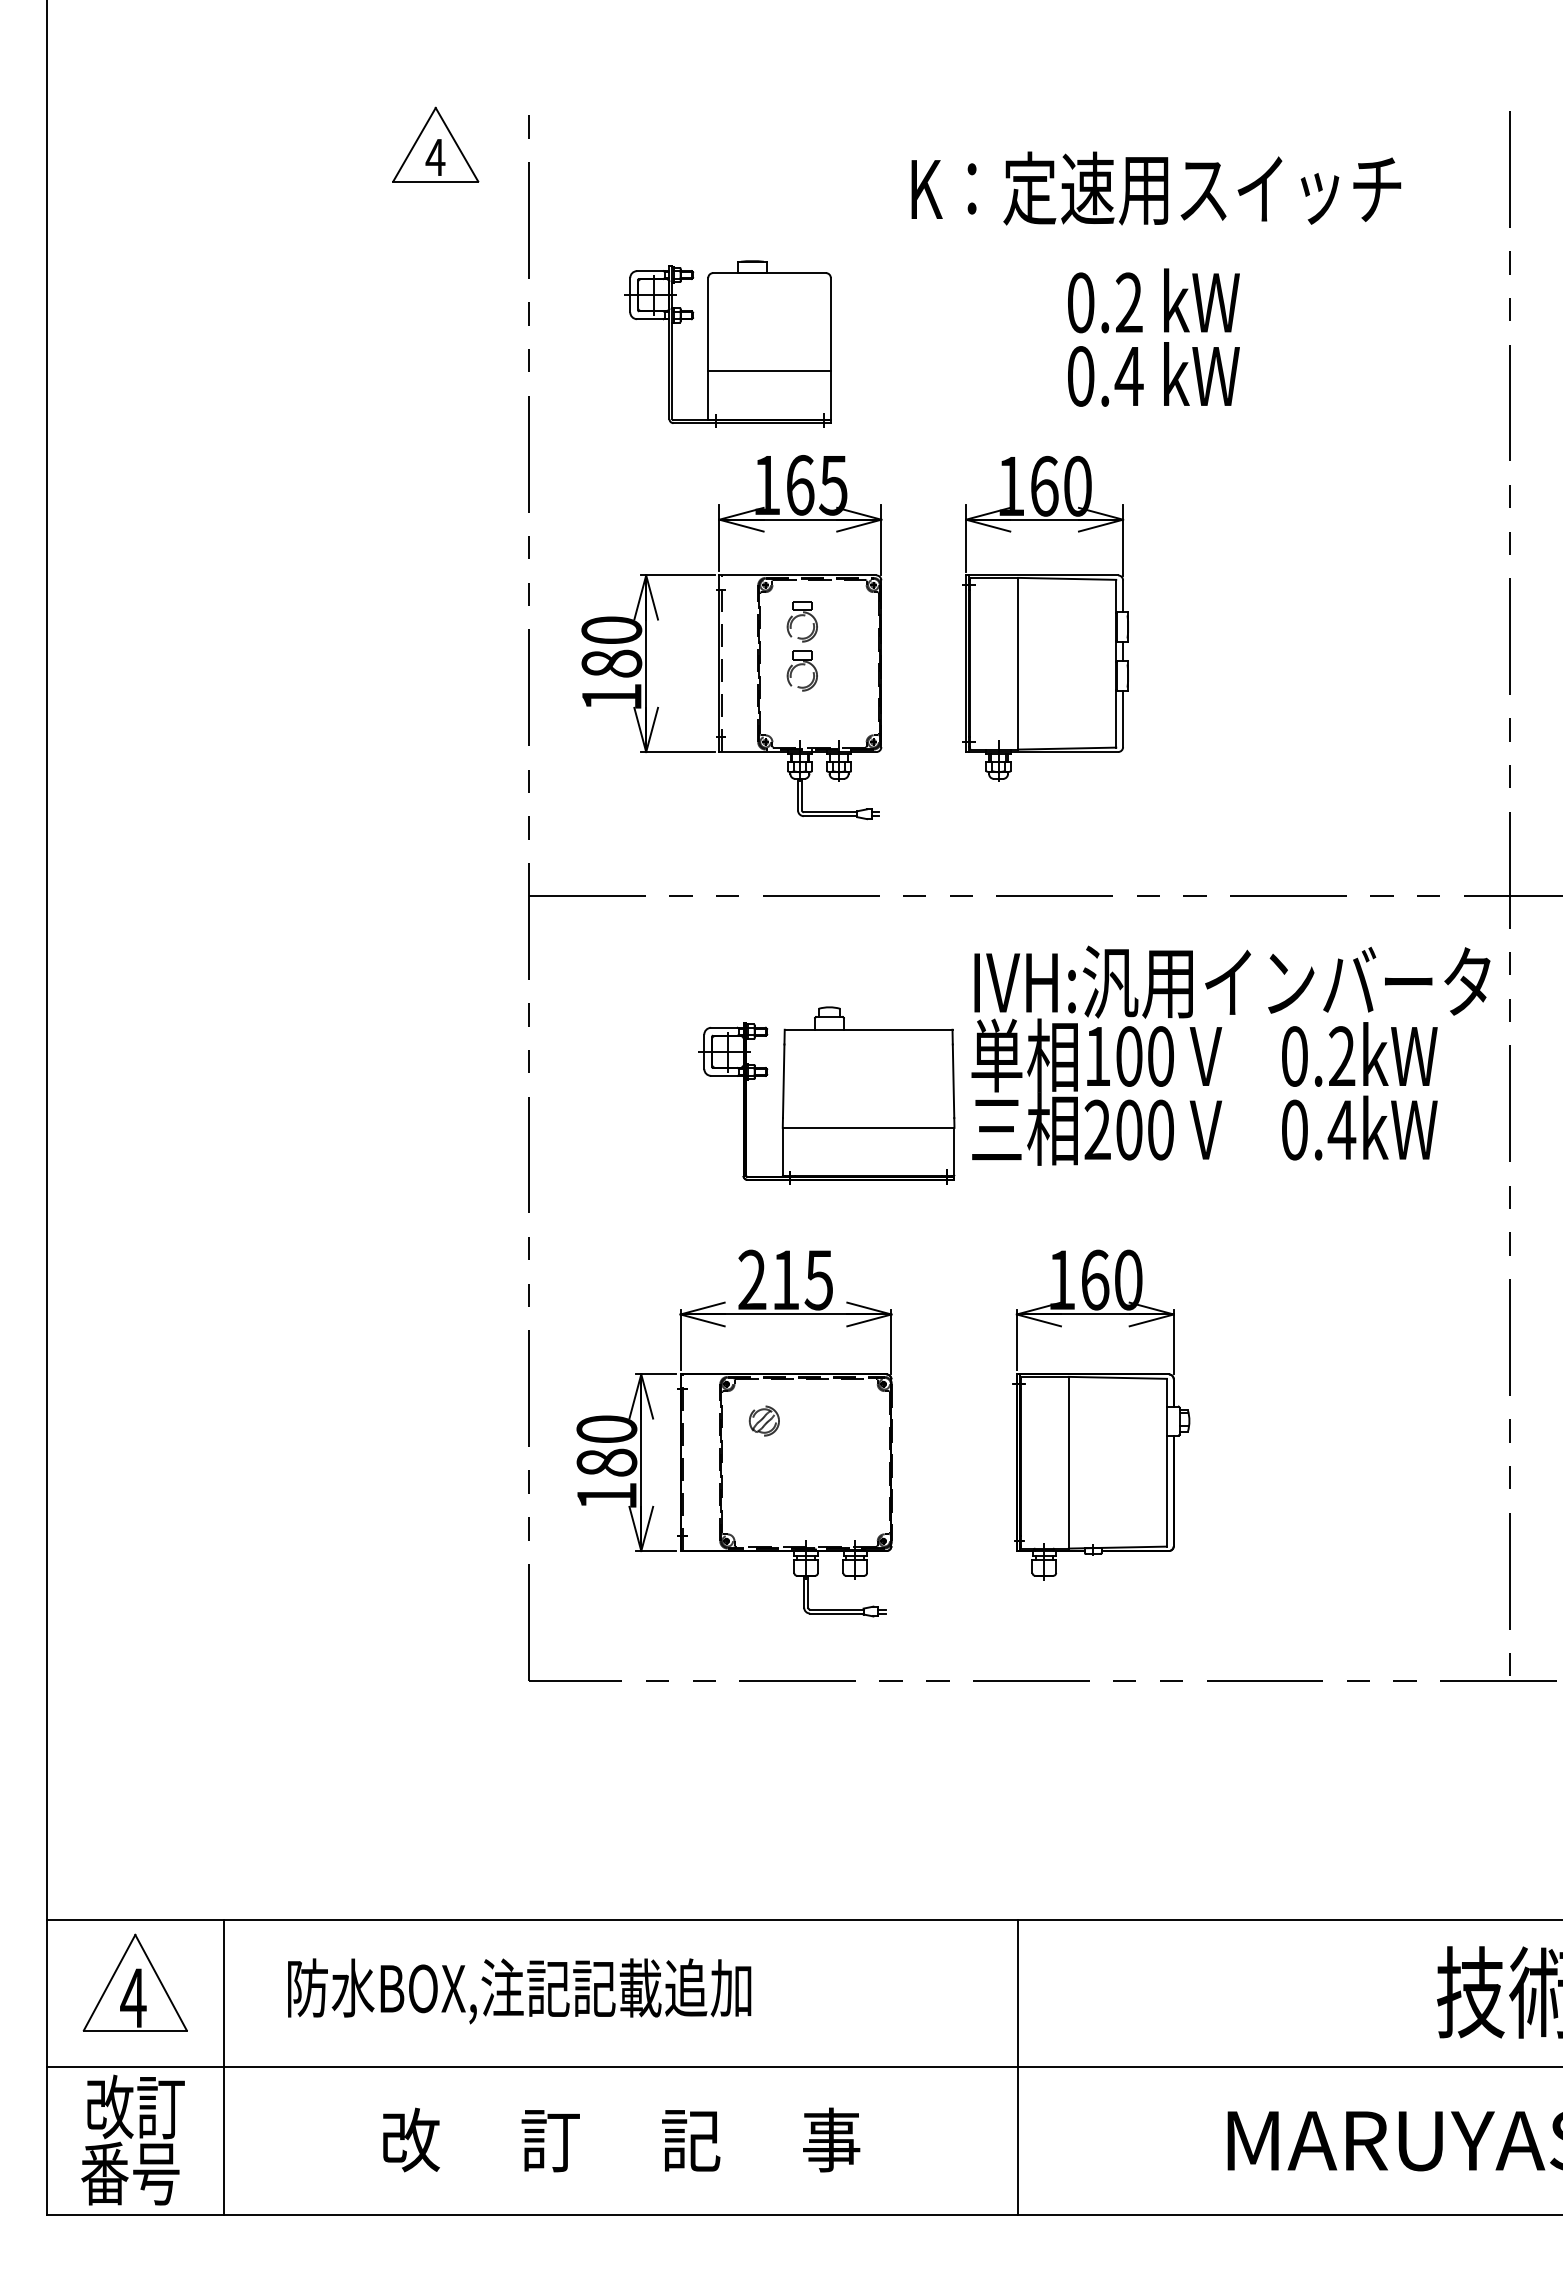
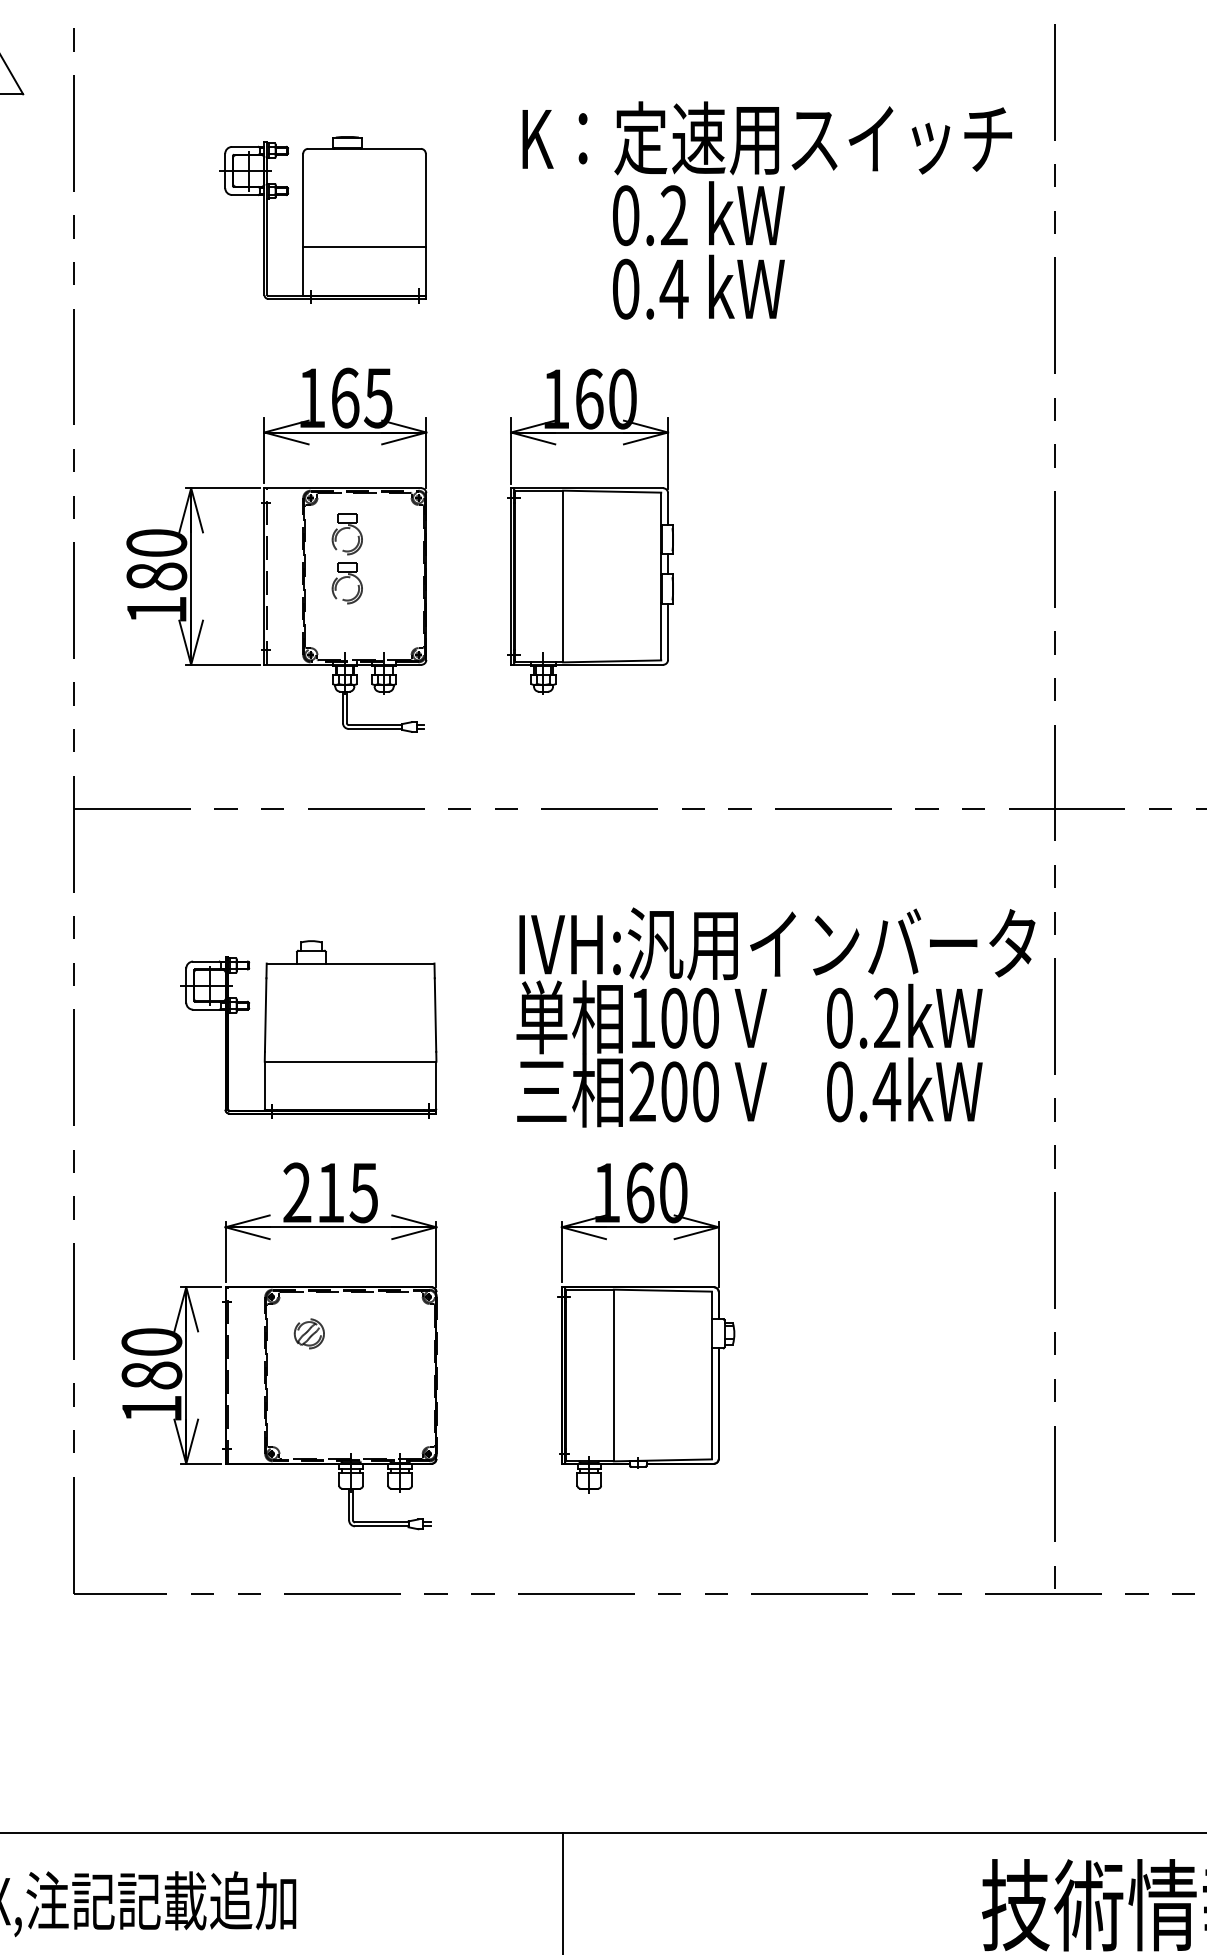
text: (1156, 188) -> (767, 138), moved
part: (727, 343) -> (322, 219), moved
text: (1230, 1055) -> (775, 1017), moved
part: (826, 1095) -> (308, 1029), moved

